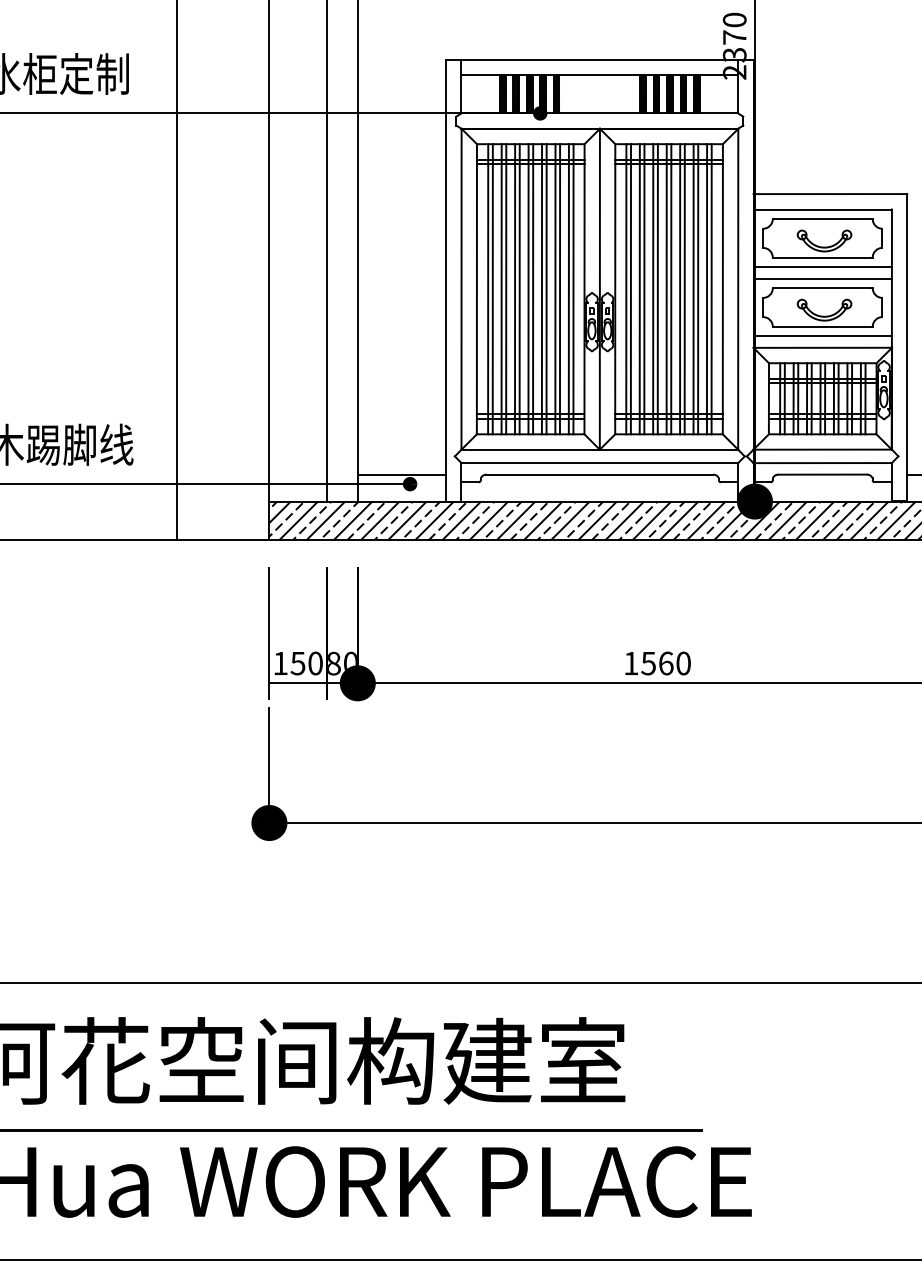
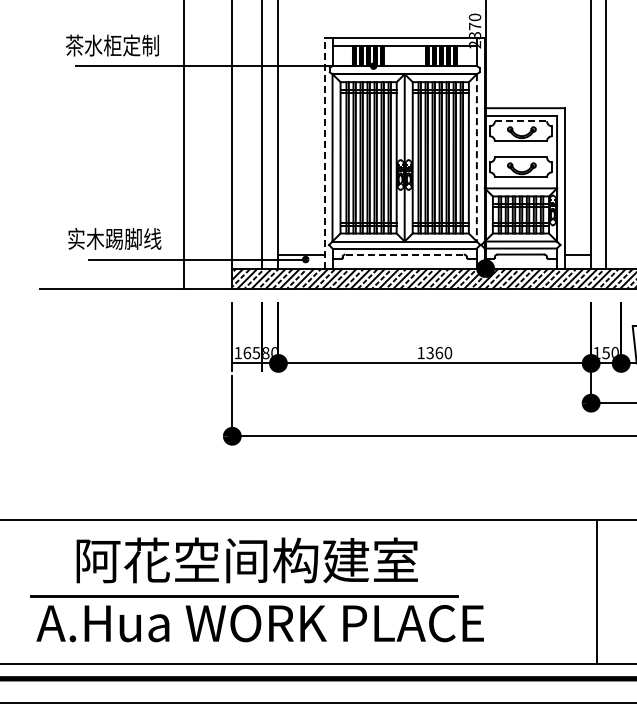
line: (823, 219) -> (521, 121), solid -> dashed
line: (821, 267) -> (520, 146), removed
line: (446, 278) -> (324, 152), solid -> dashed
line: (821, 278) -> (520, 152), removed
line: (737, 288) -> (476, 157), solid -> dashed
line: (821, 336) -> (520, 182), removed
line: (601, 474) -> (405, 254), solid -> dashed
text: (306, 662) -> (251, 352), 150 -> 165
text: (647, 662) -> (429, 352), 1560 -> 1360

